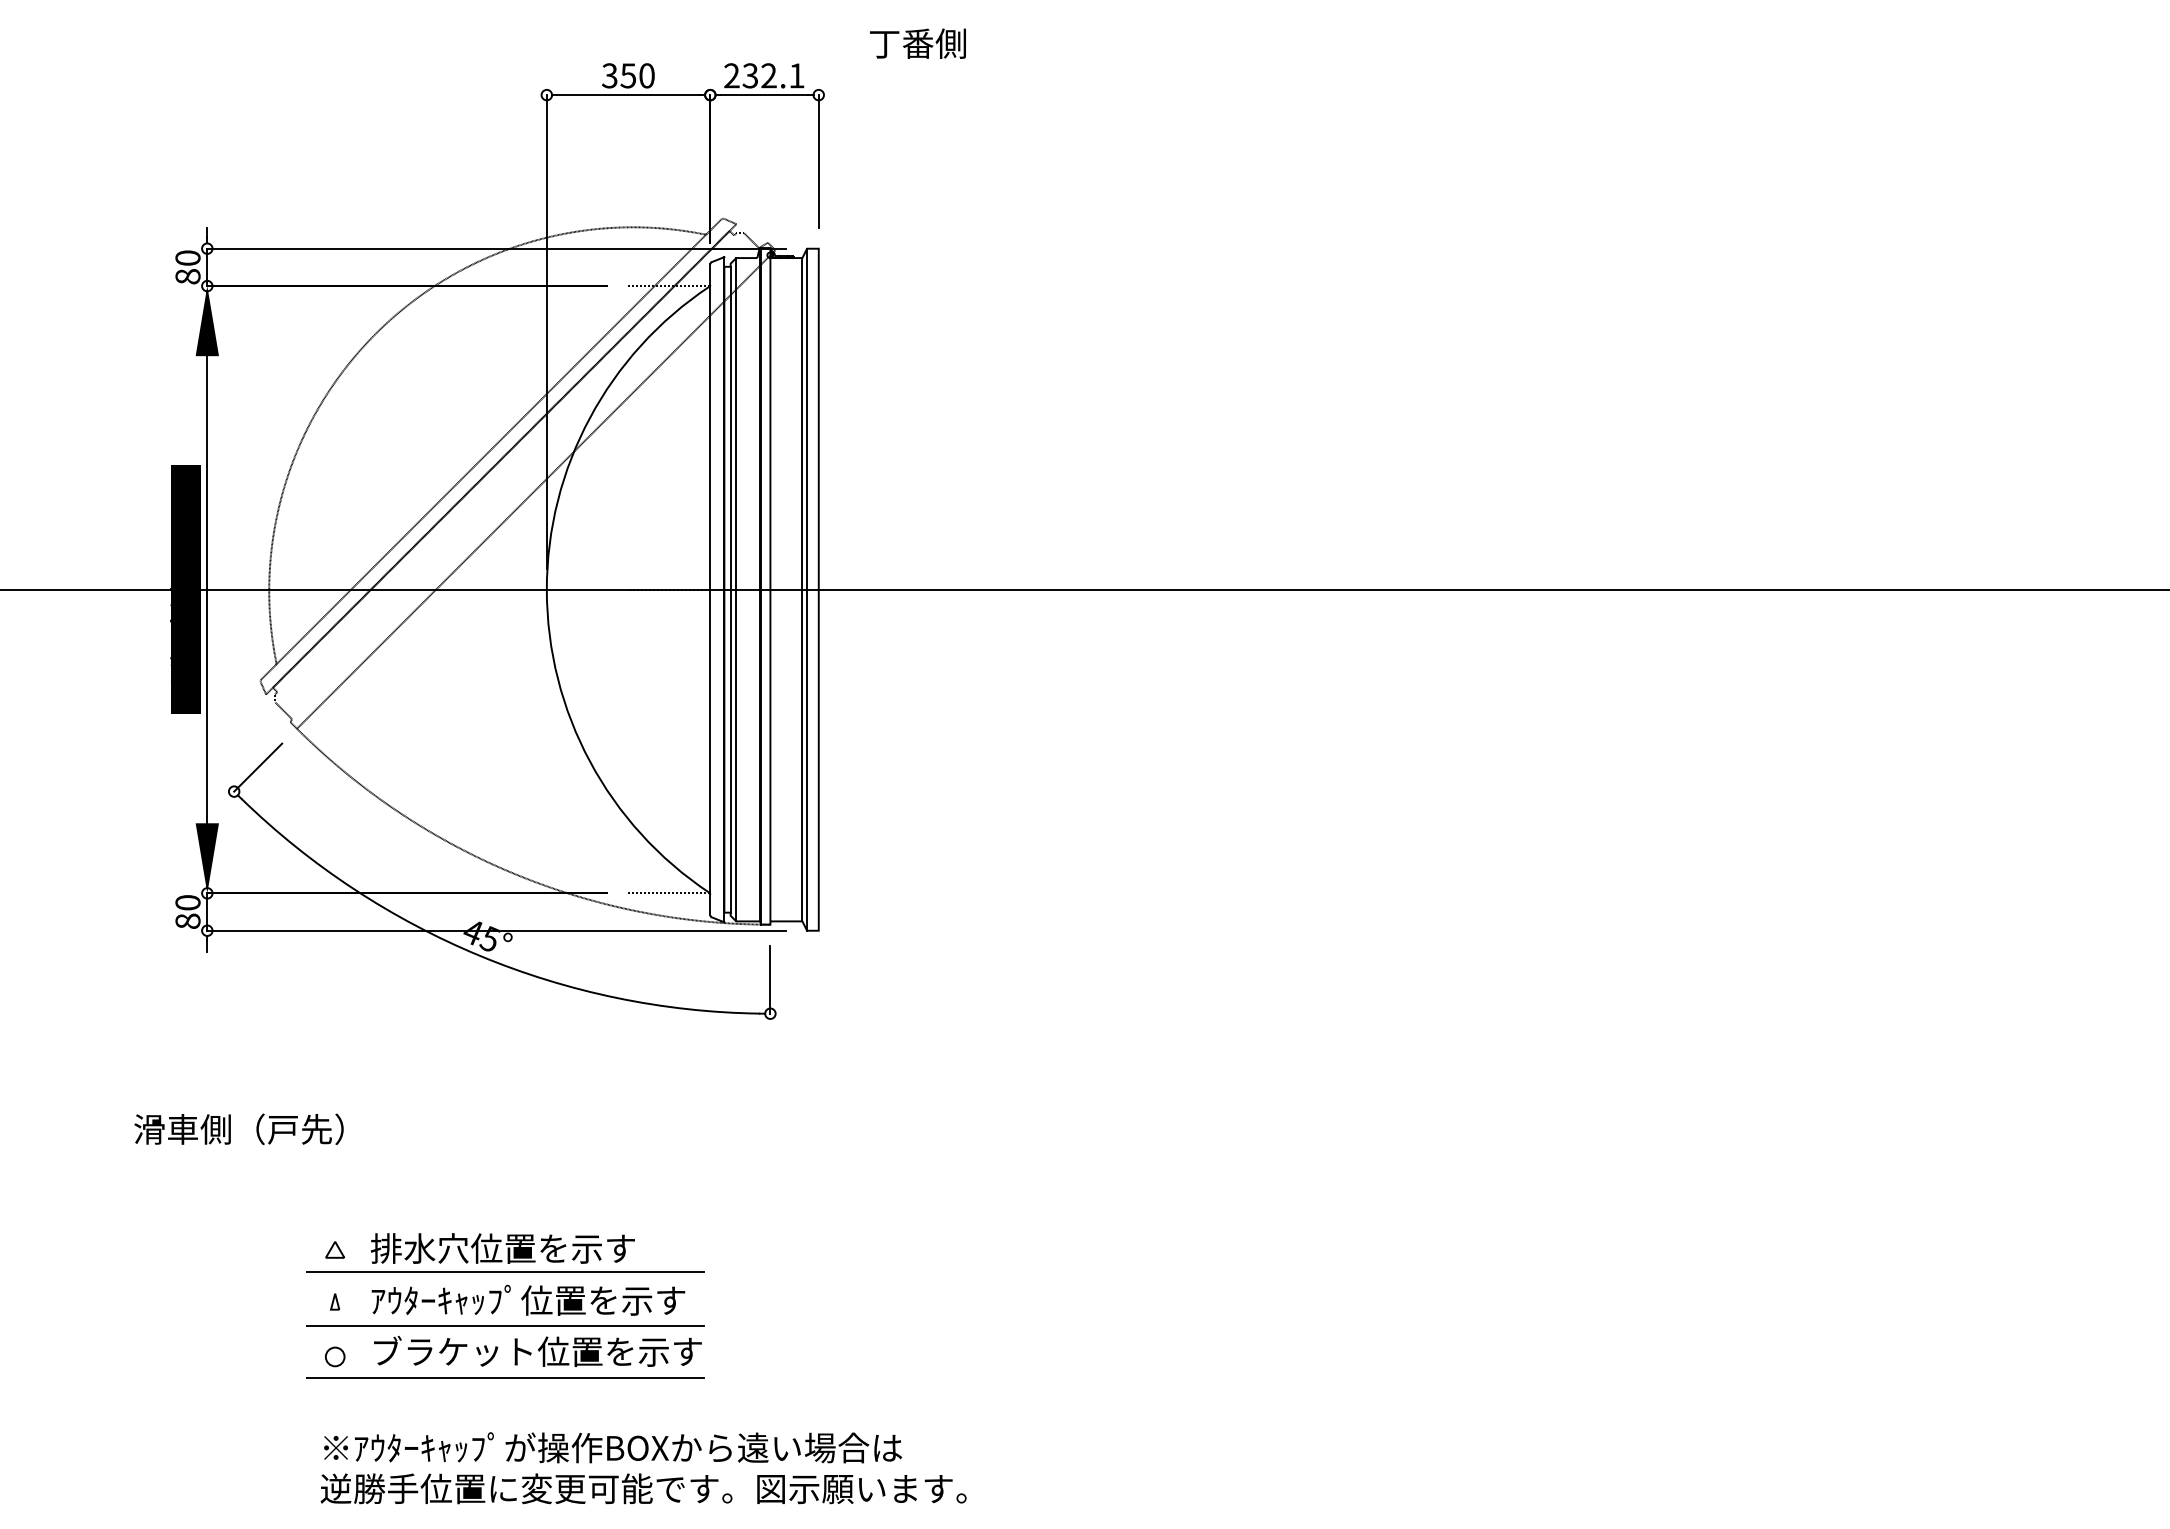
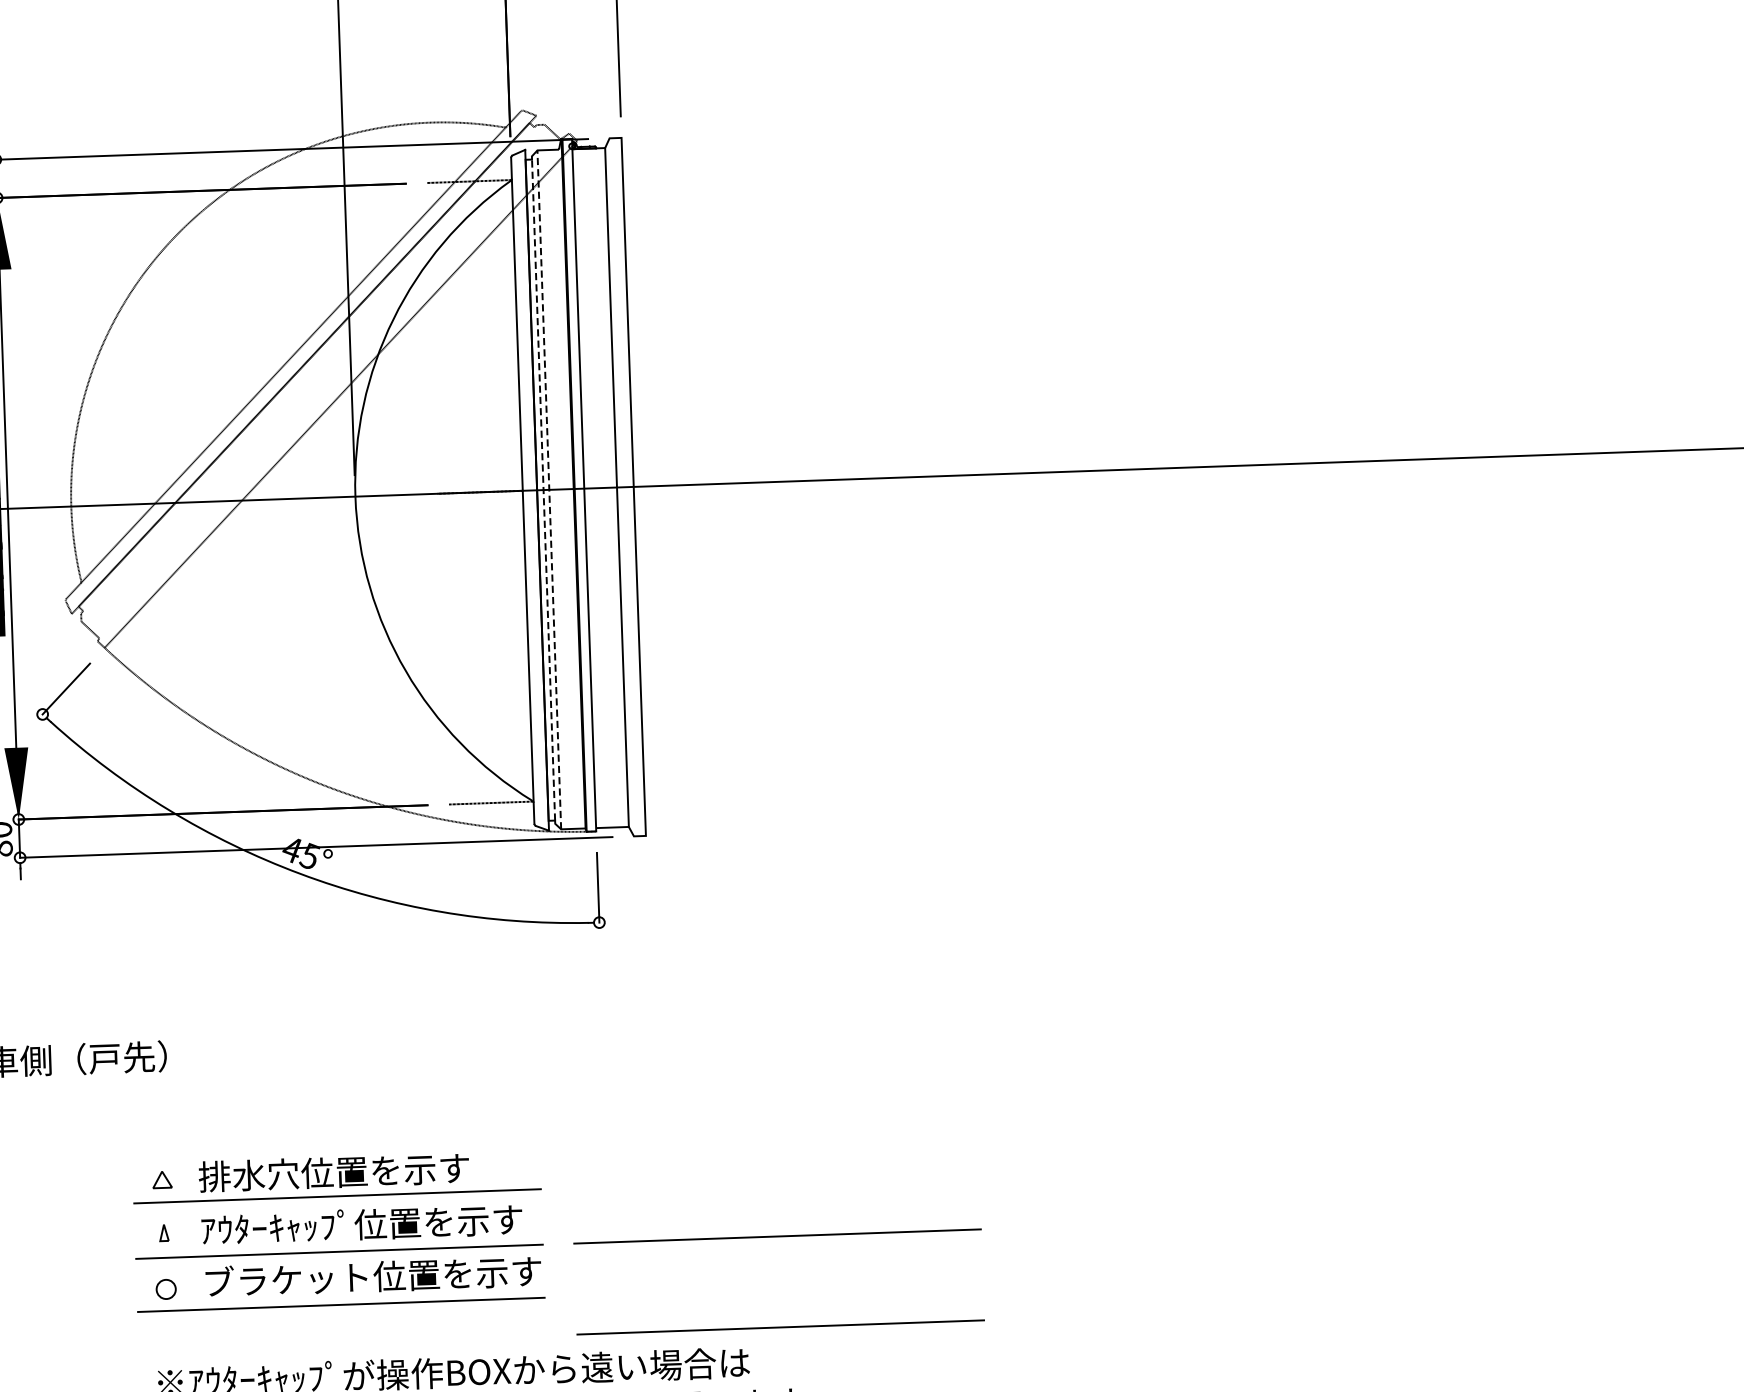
line: (730, 589) -> (543, 489), solid -> dashed
line: (736, 589) -> (549, 489), solid -> dashed
line: (807, 589) -> (622, 487), removed
line: (933, 1325) -> (777, 1235), added
line: (933, 1414) -> (780, 1326), added

